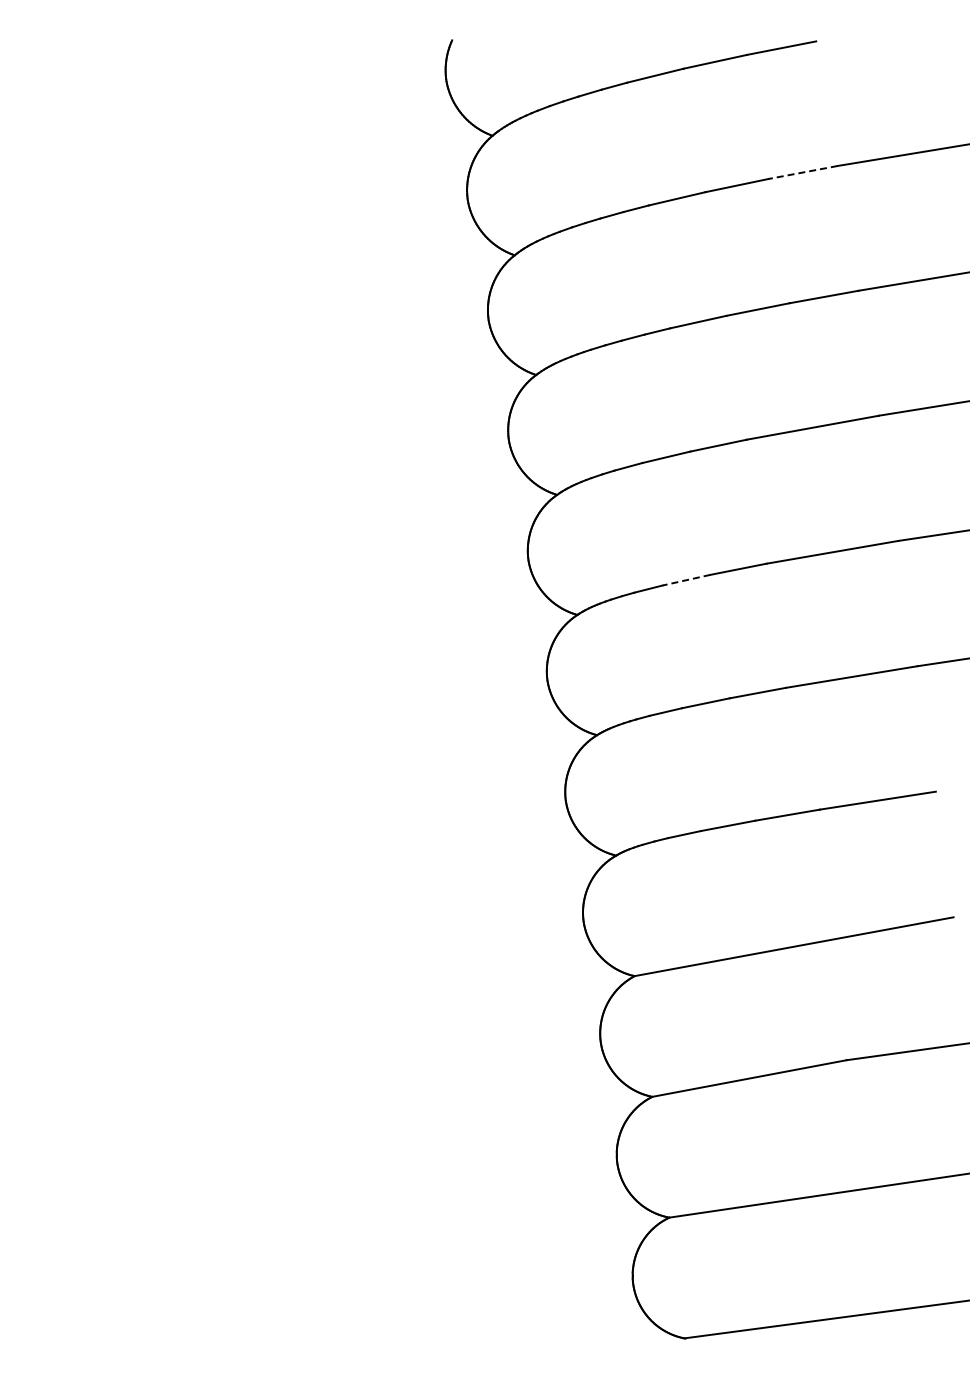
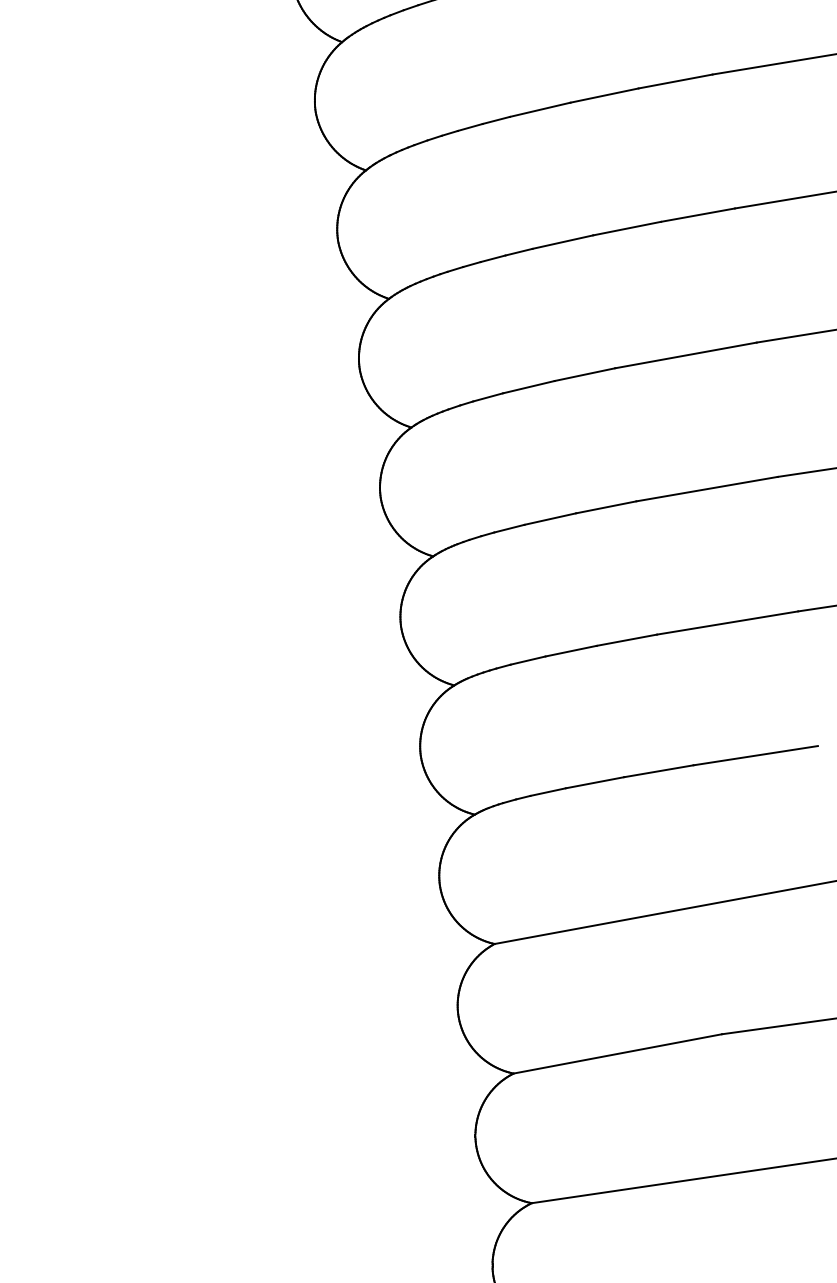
line: (802, 172) -> (674, 81), dashed -> solid
line: (686, 580) -> (550, 519), dashed -> solid

